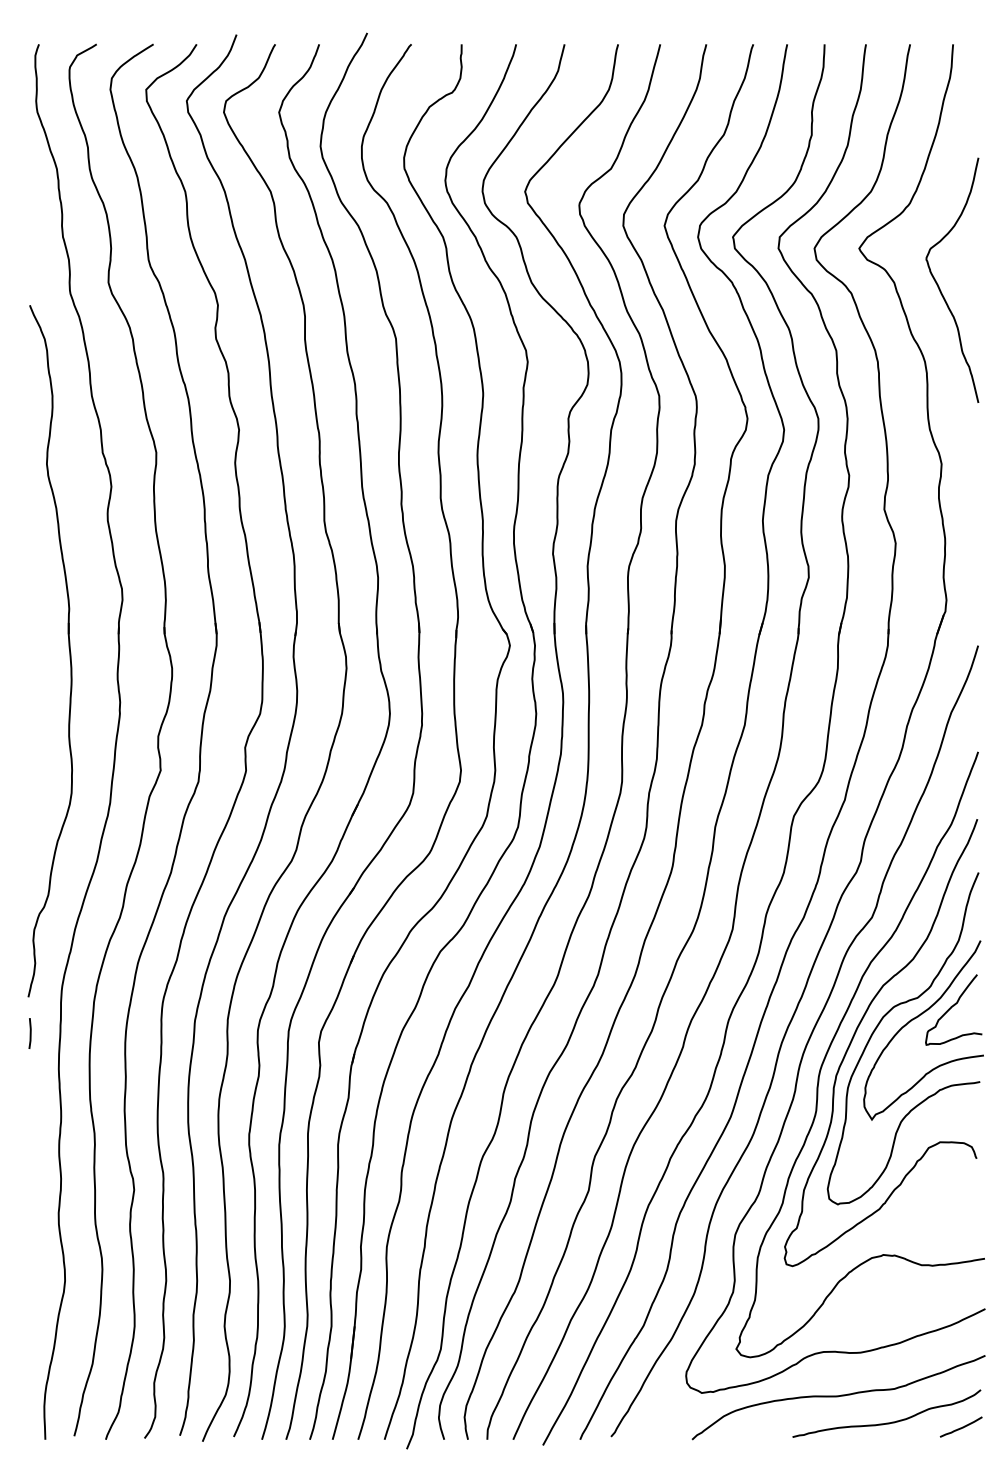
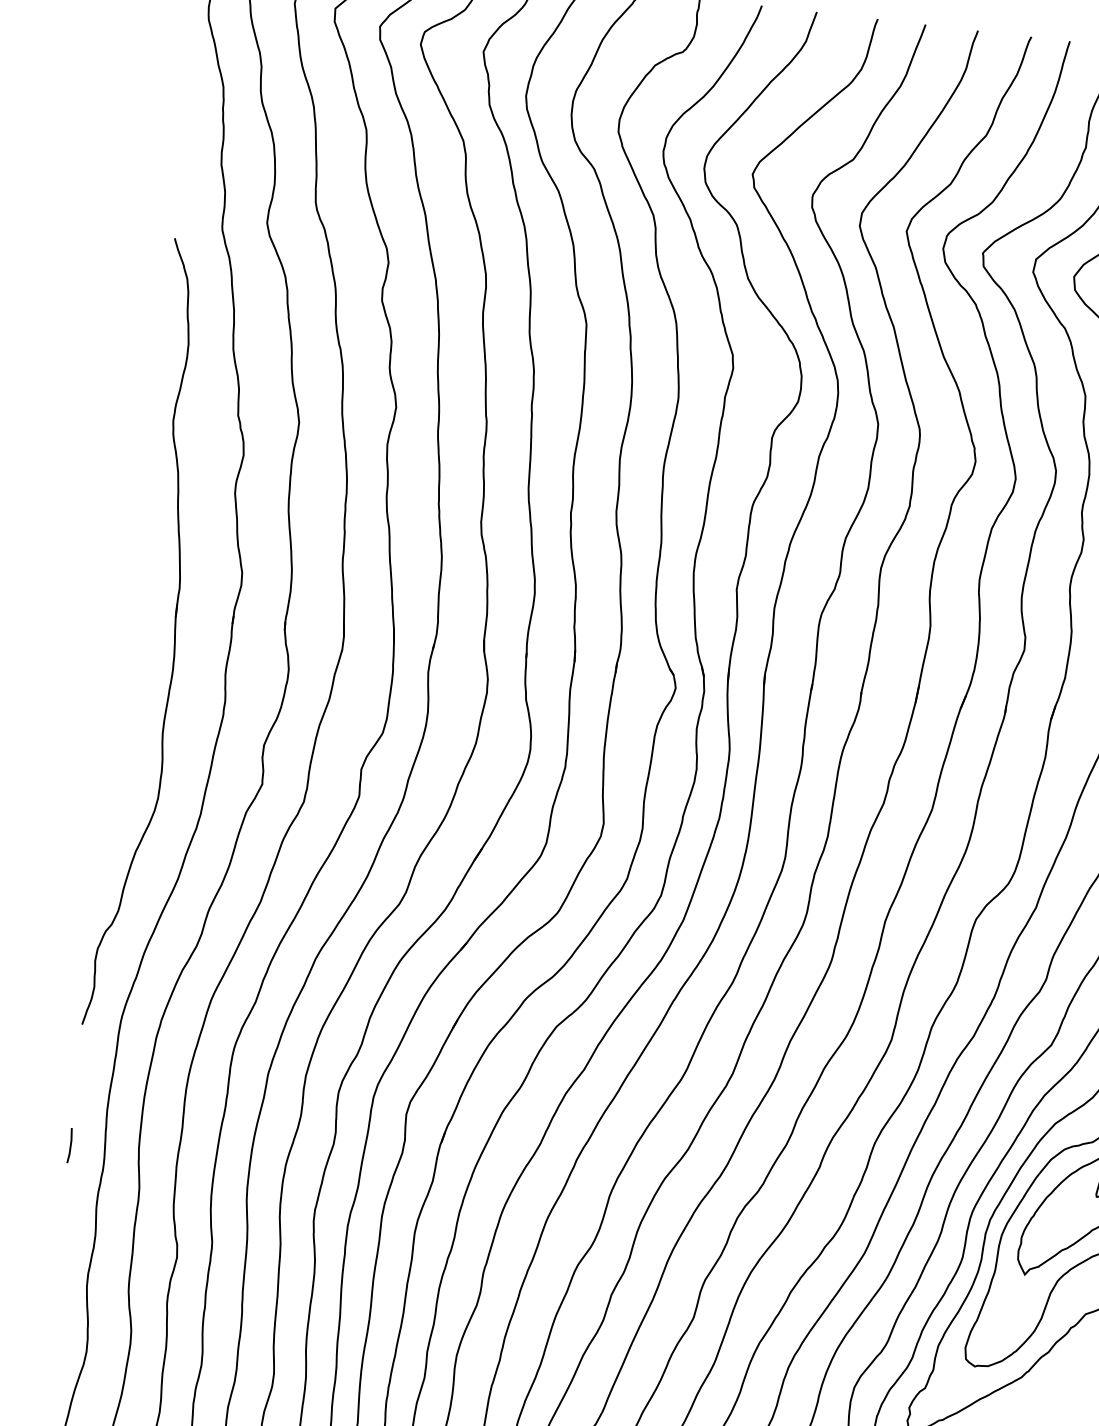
line: (29, 1033) -> (69, 1145), moved

